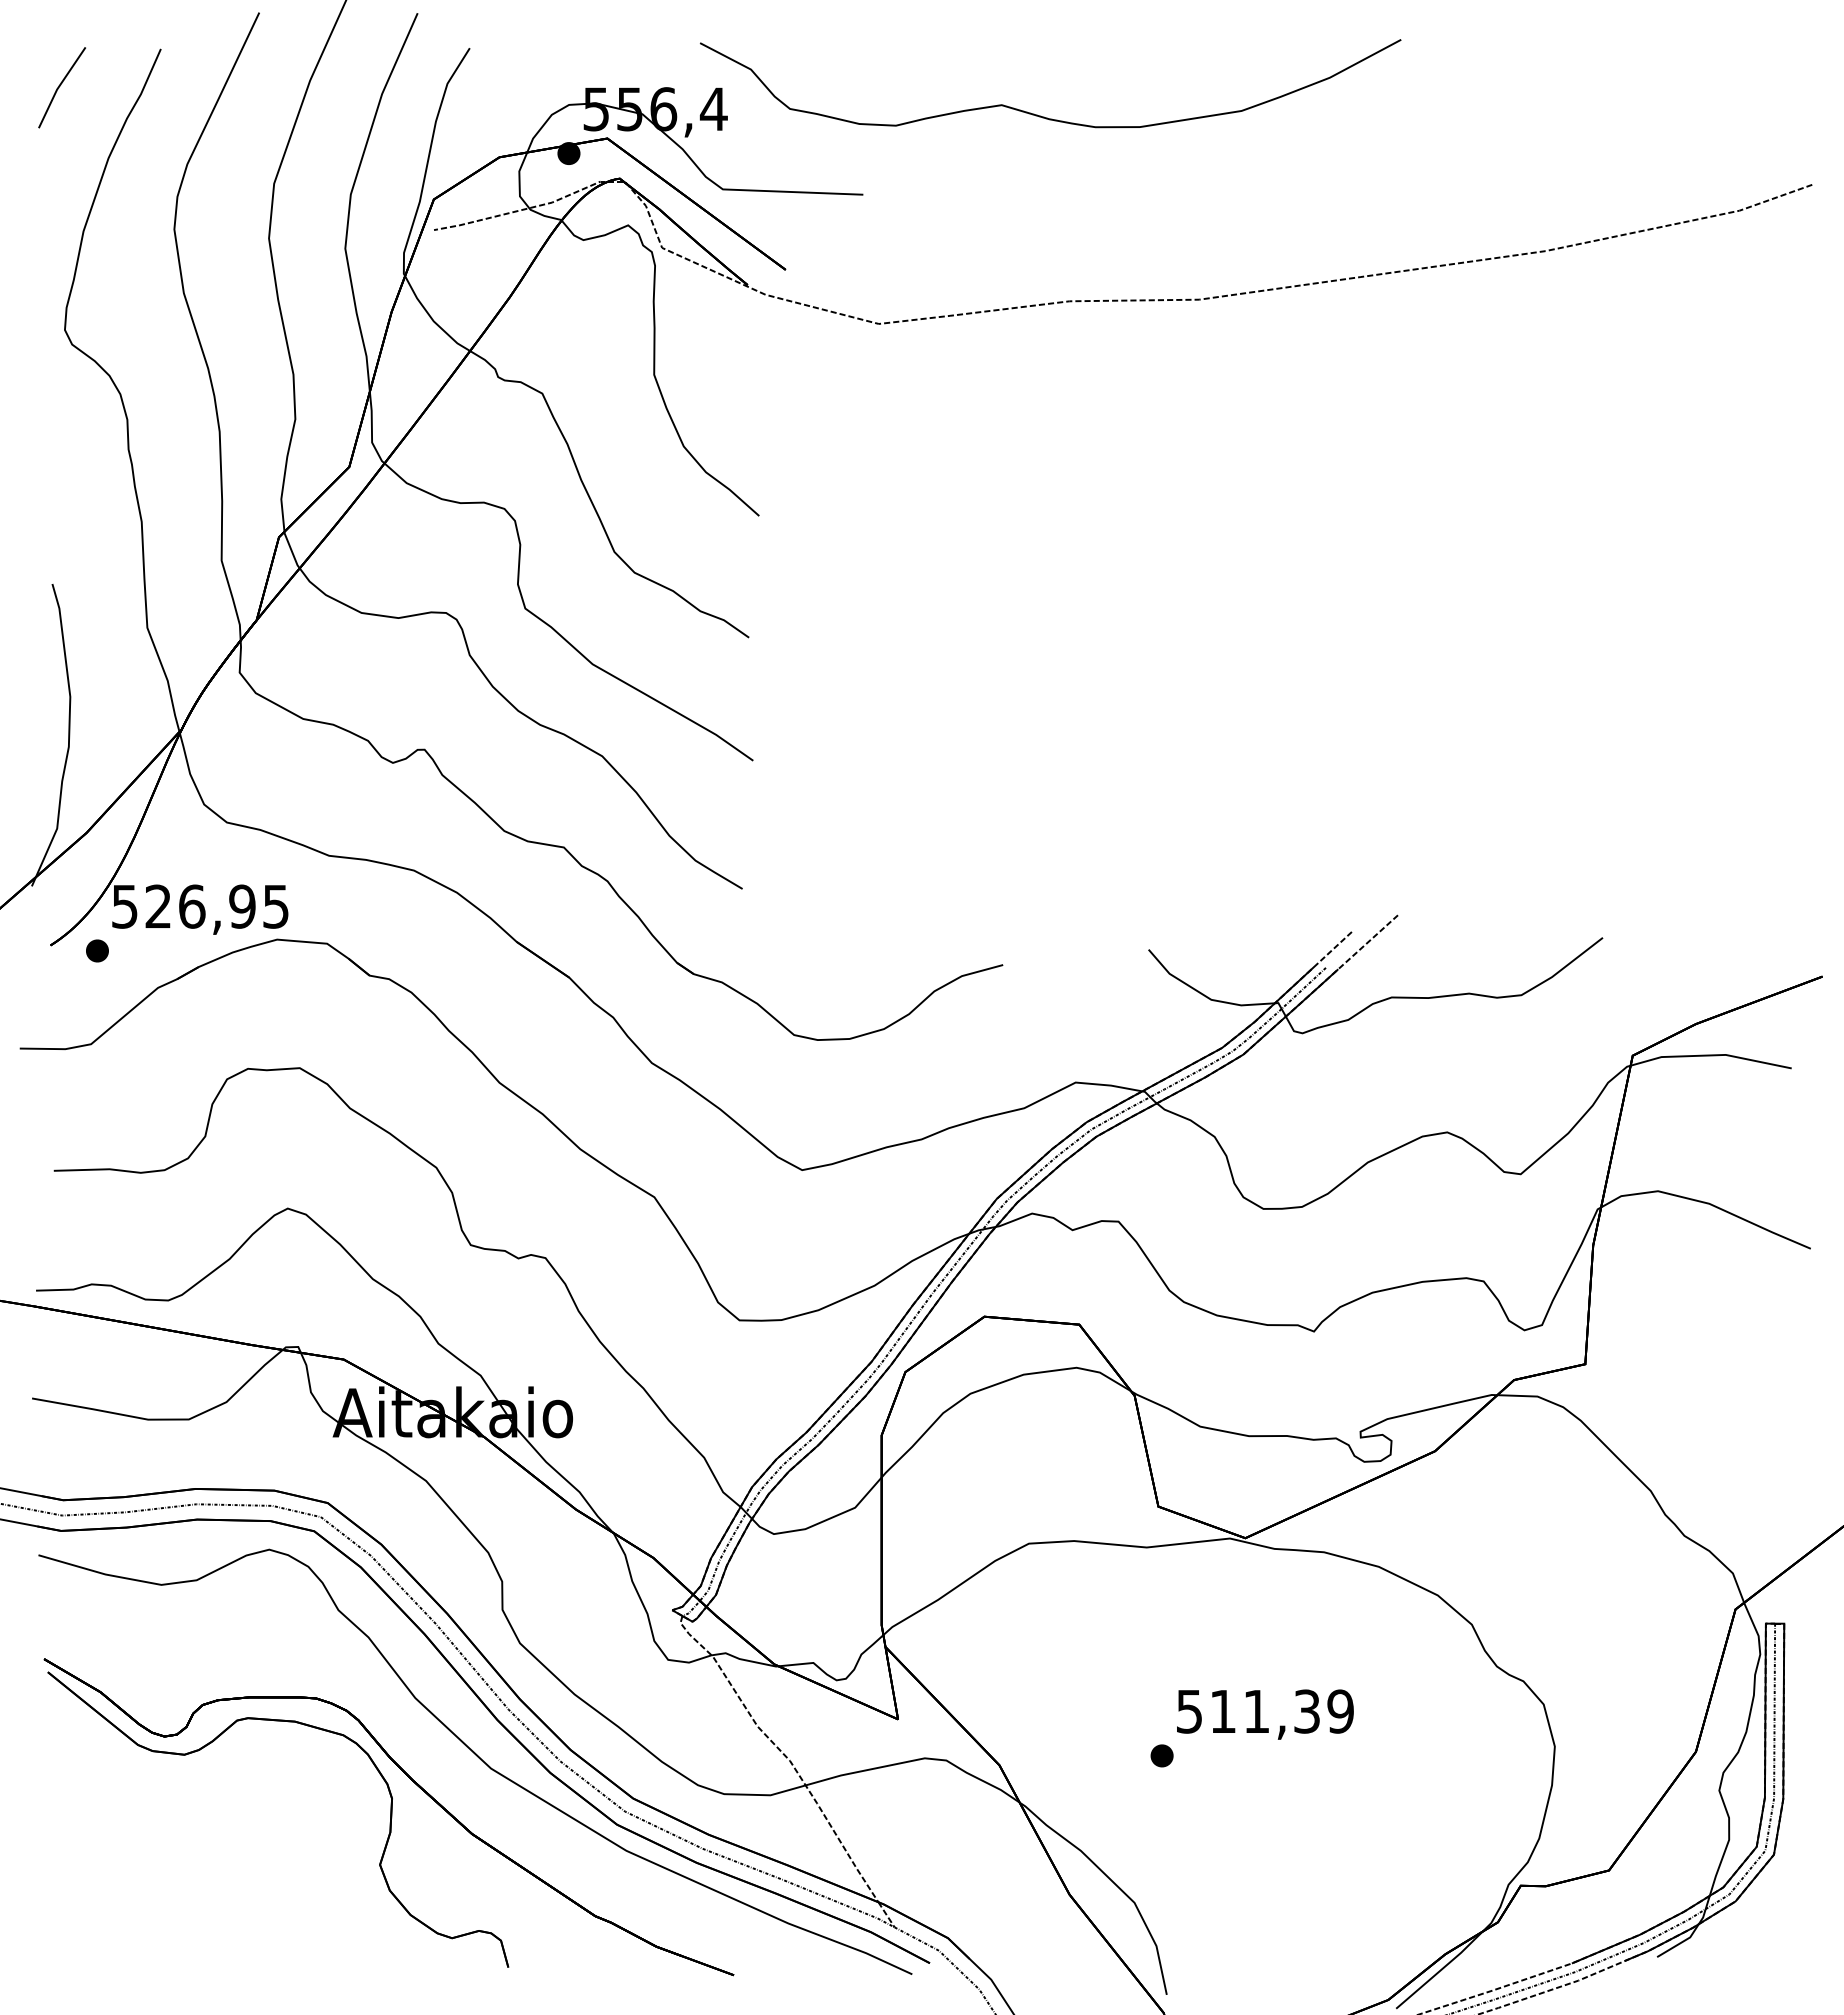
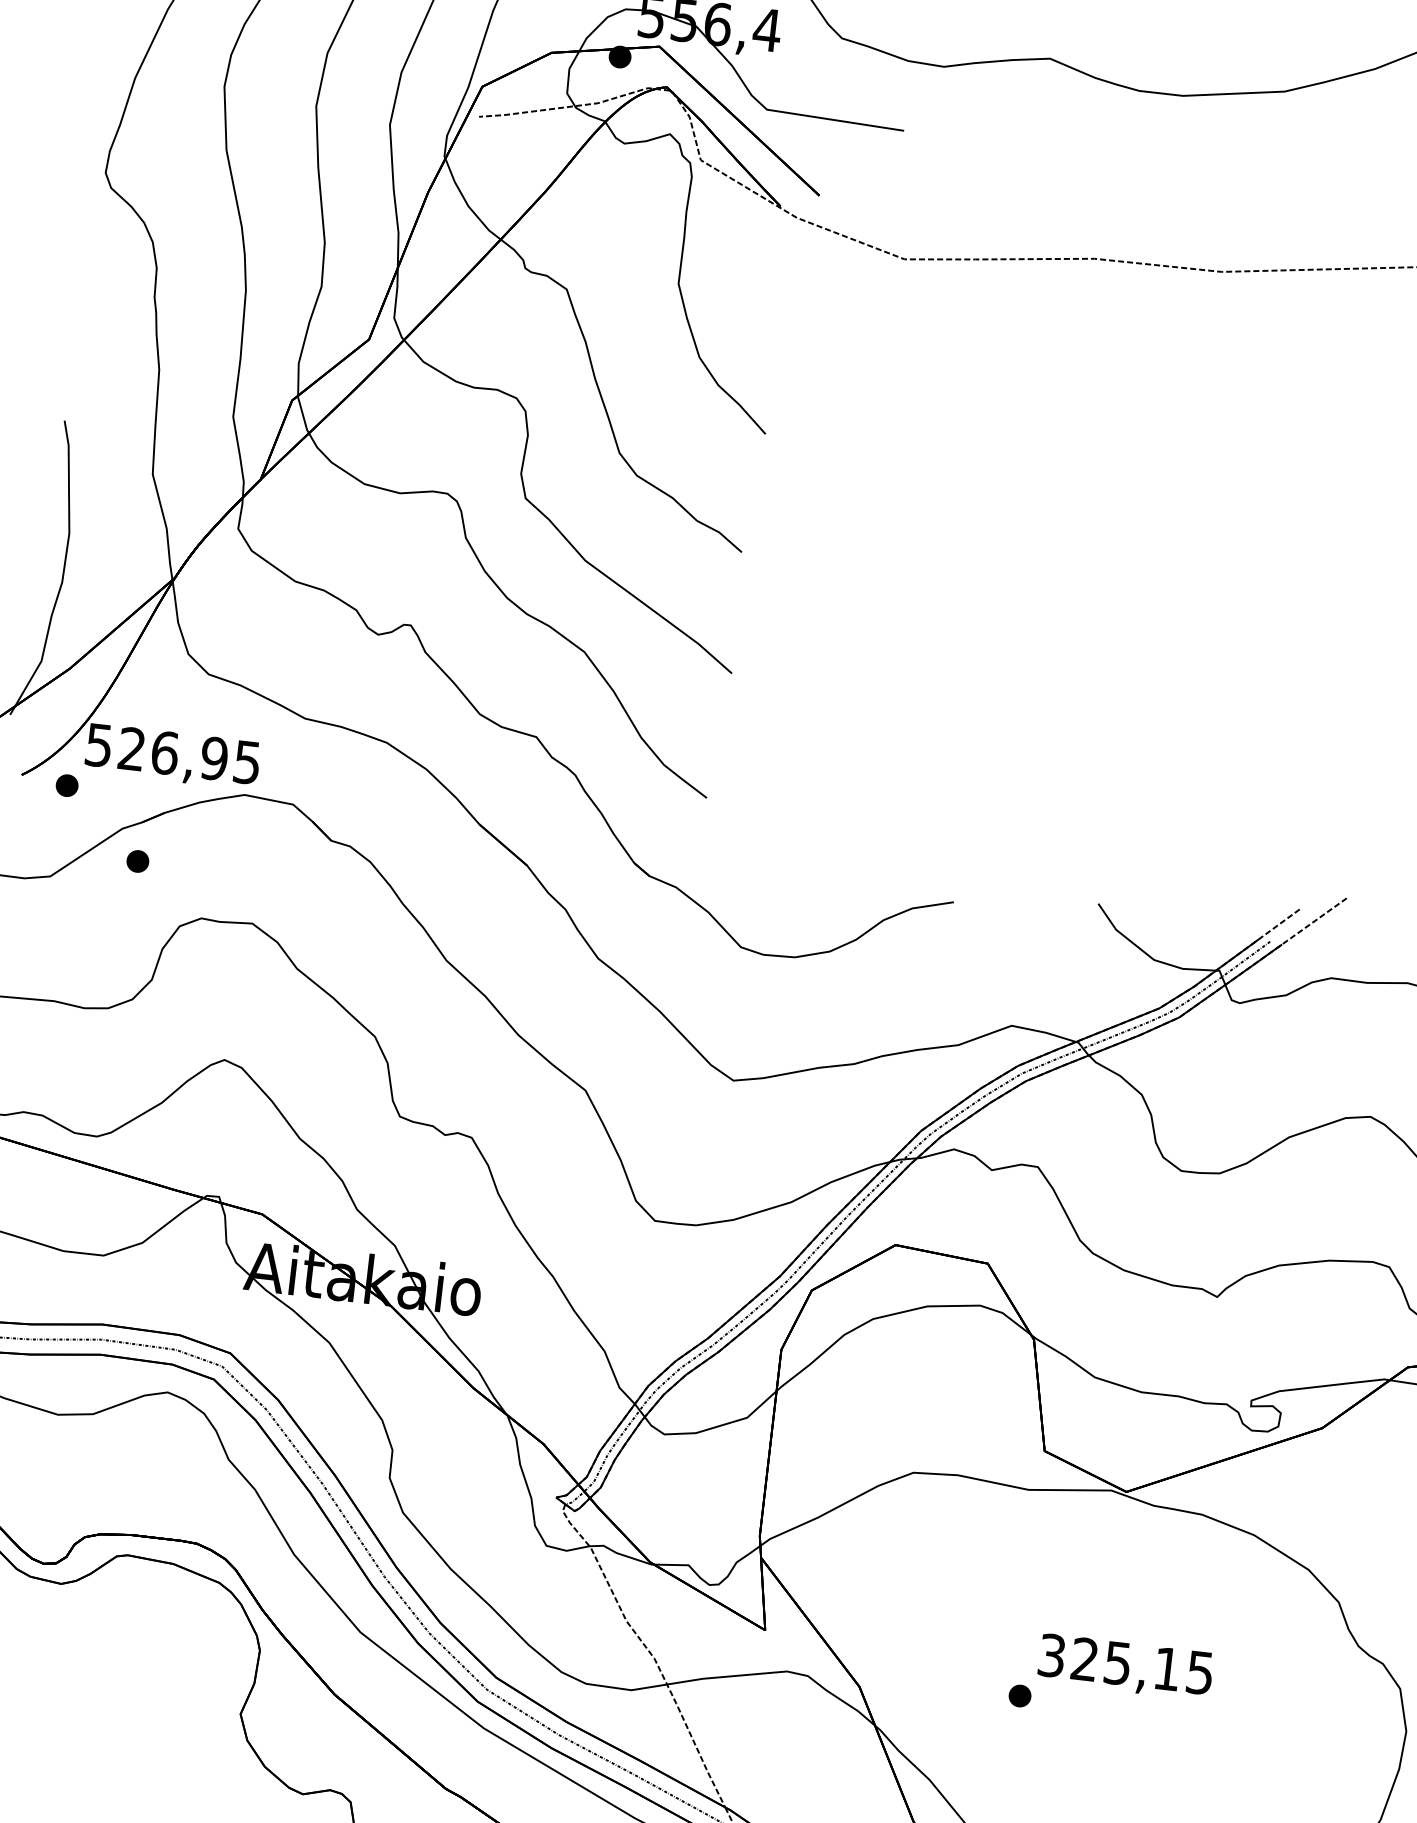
part: (177, 1018) -> (137, 861), added
text: (1265, 1711) -> (1126, 1664), 511,39 -> 325,15

